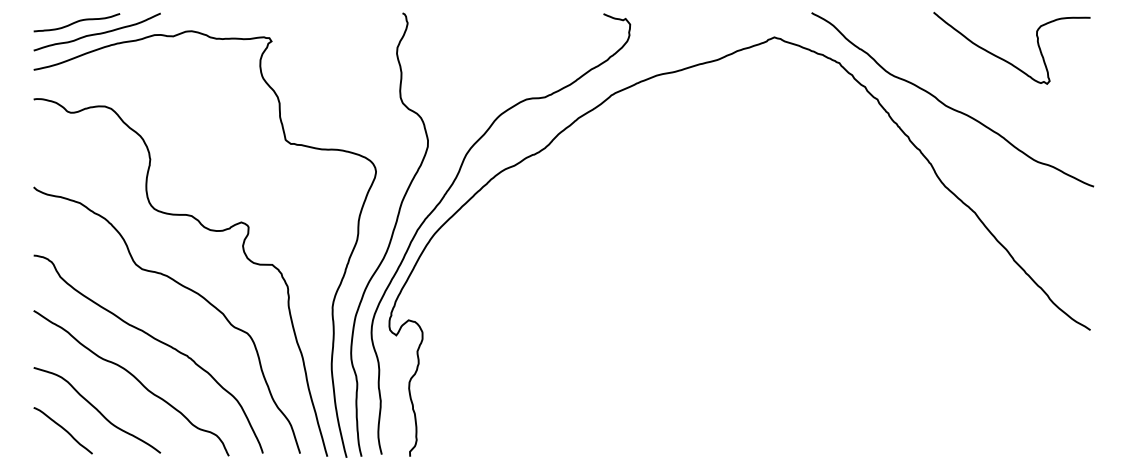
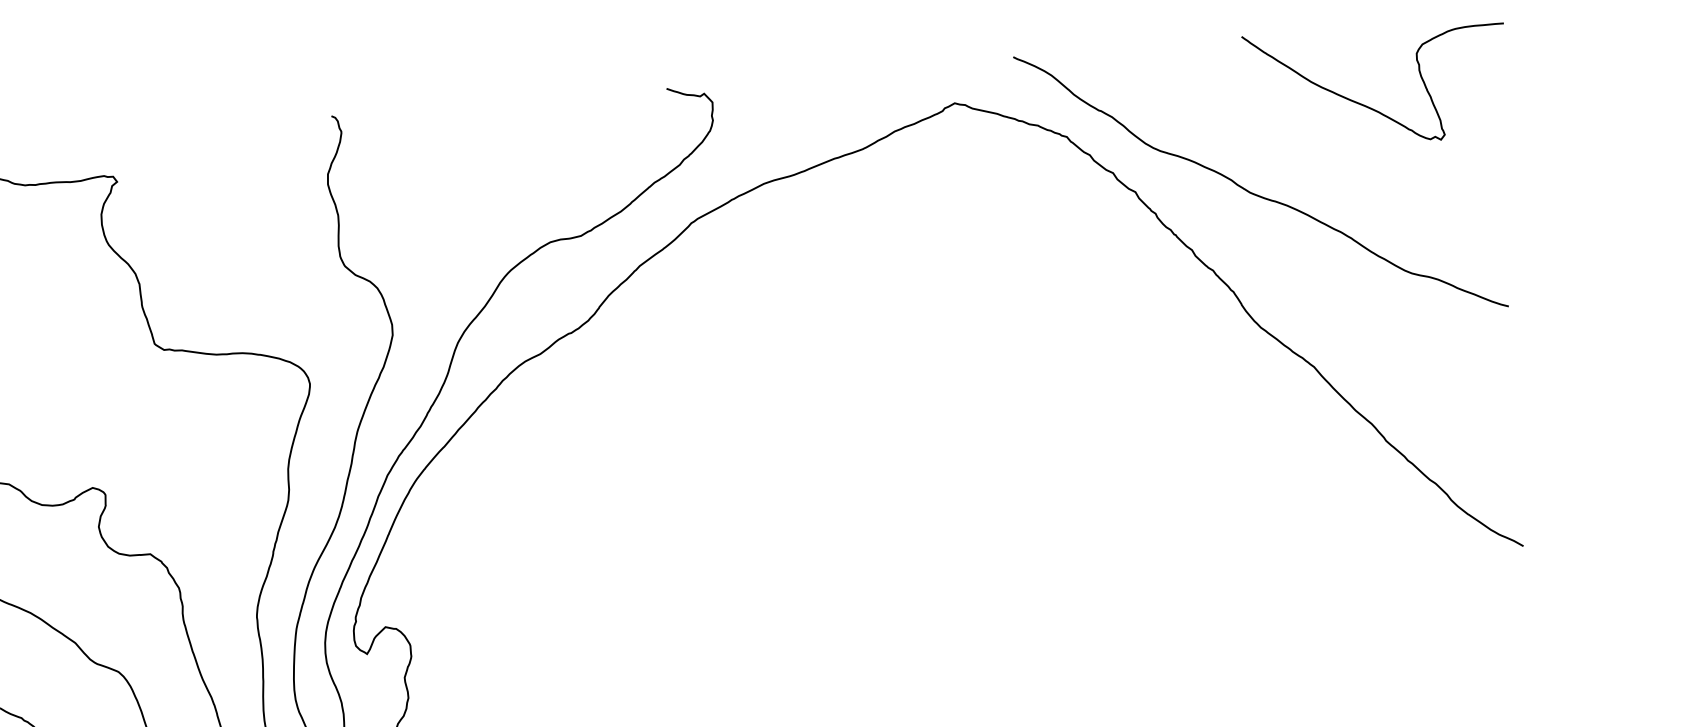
curve: (1005, 59) -> (1368, 104), moved

